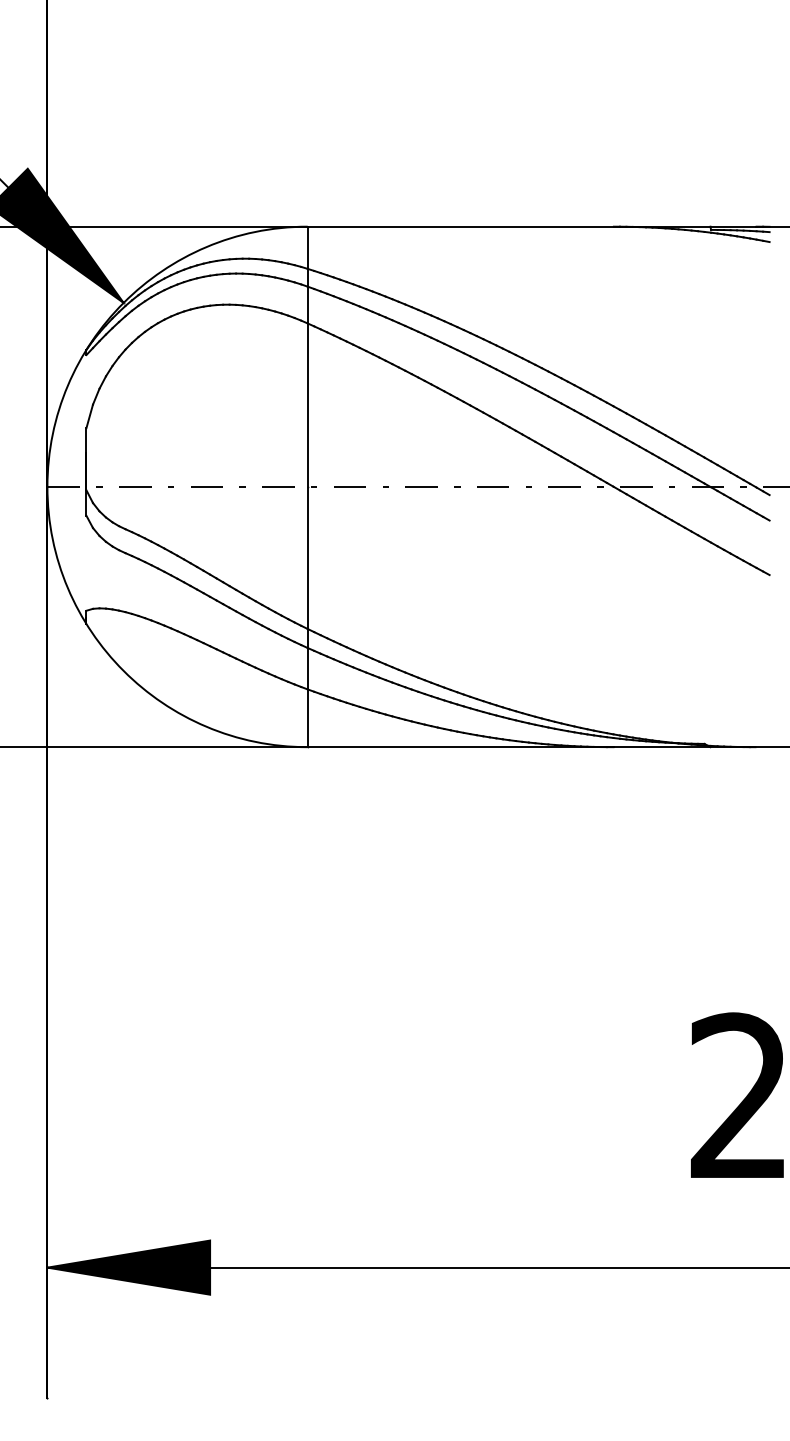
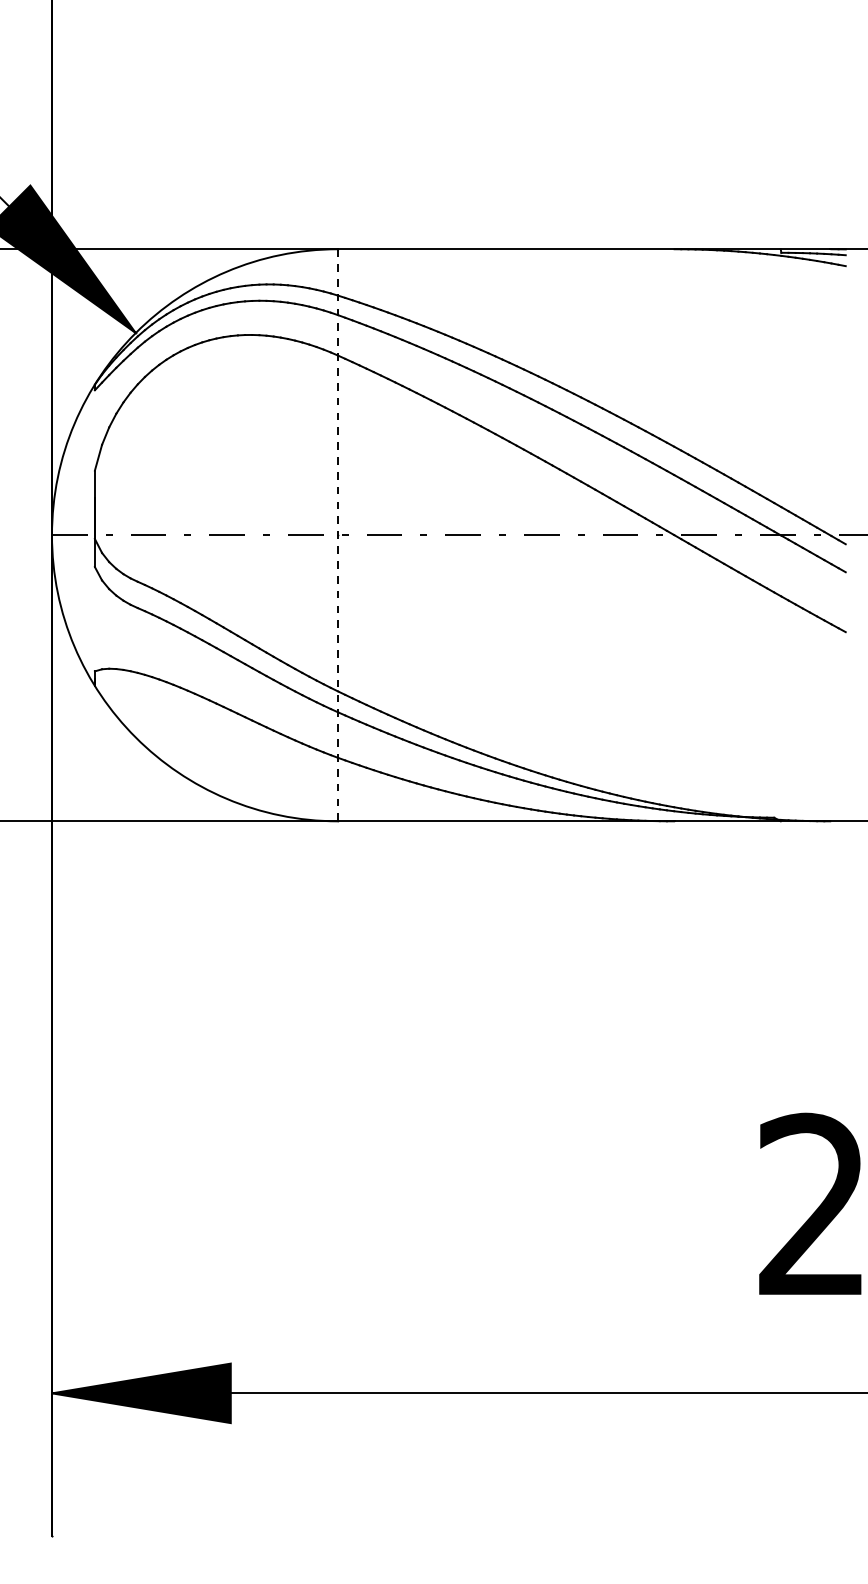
line: (307, 487) -> (337, 535), solid -> dashed

